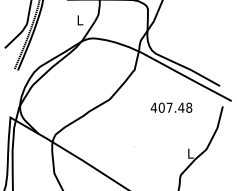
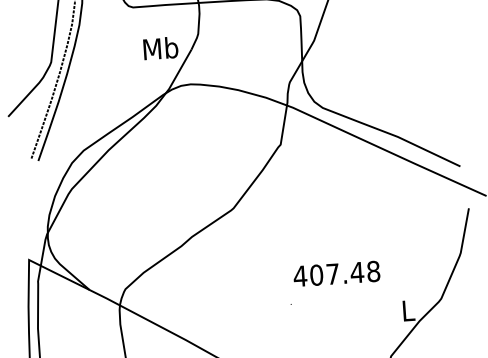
text: (80, 20) -> (161, 48), L -> Mb
text: (171, 107) -> (336, 273), moved

